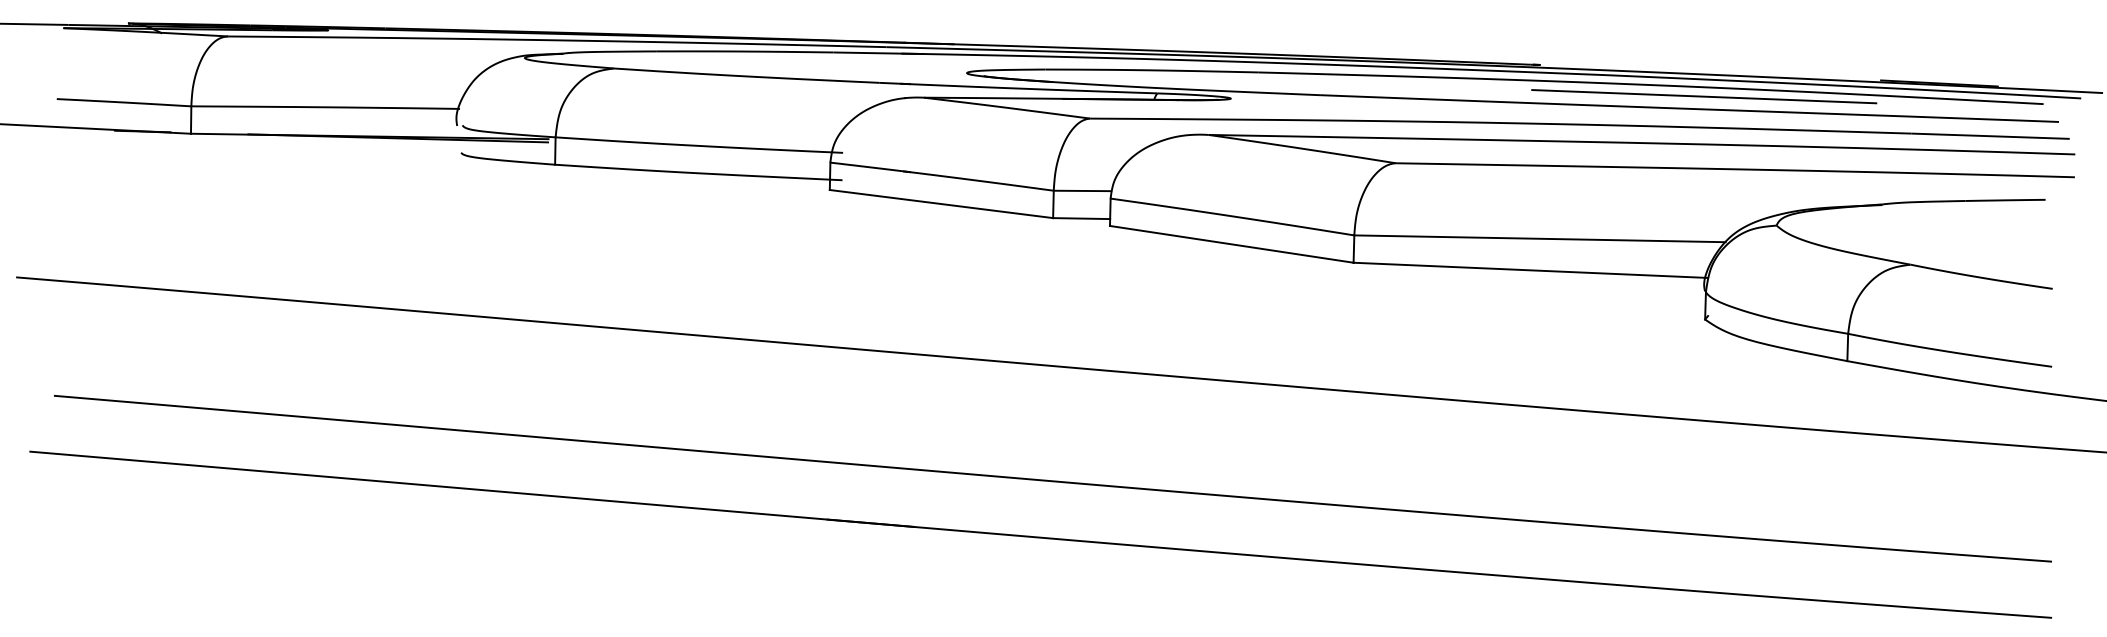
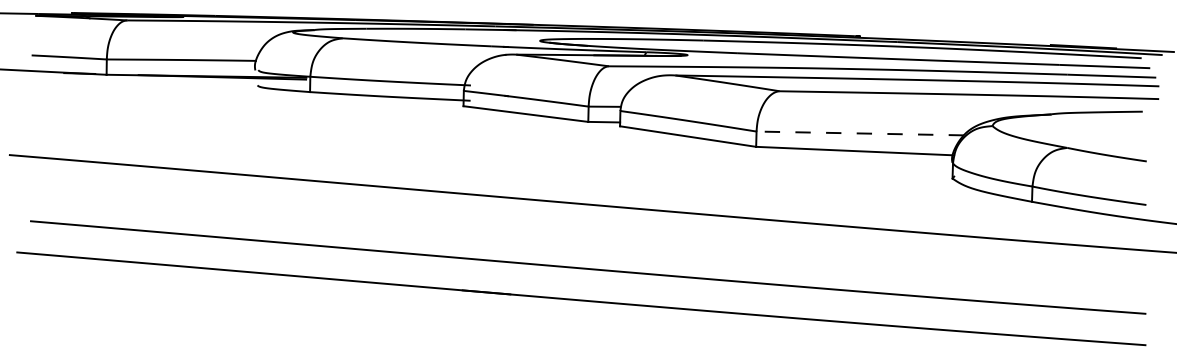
line: (1703, 95) -> (951, 53), removed
line: (1540, 238) -> (860, 133), solid -> dashed

